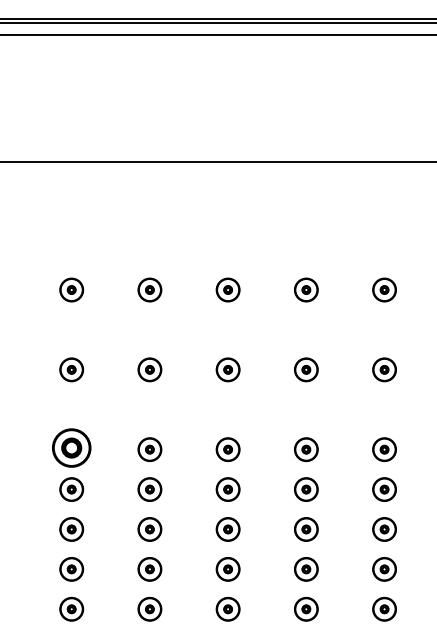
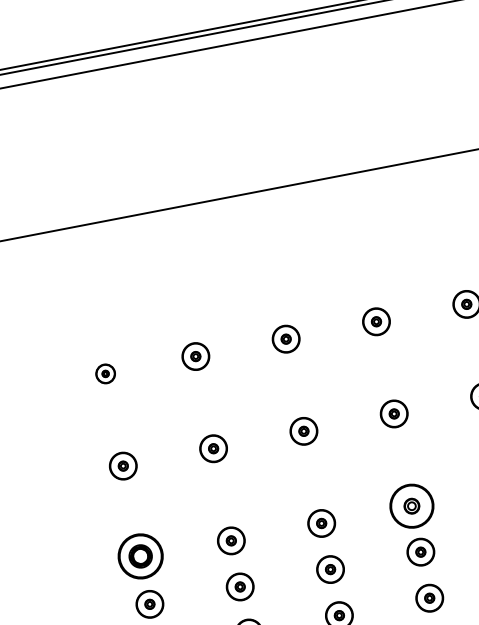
part: (71, 289) -> (105, 373), size x0.7
part: (306, 449) -> (412, 505), size x1.6

